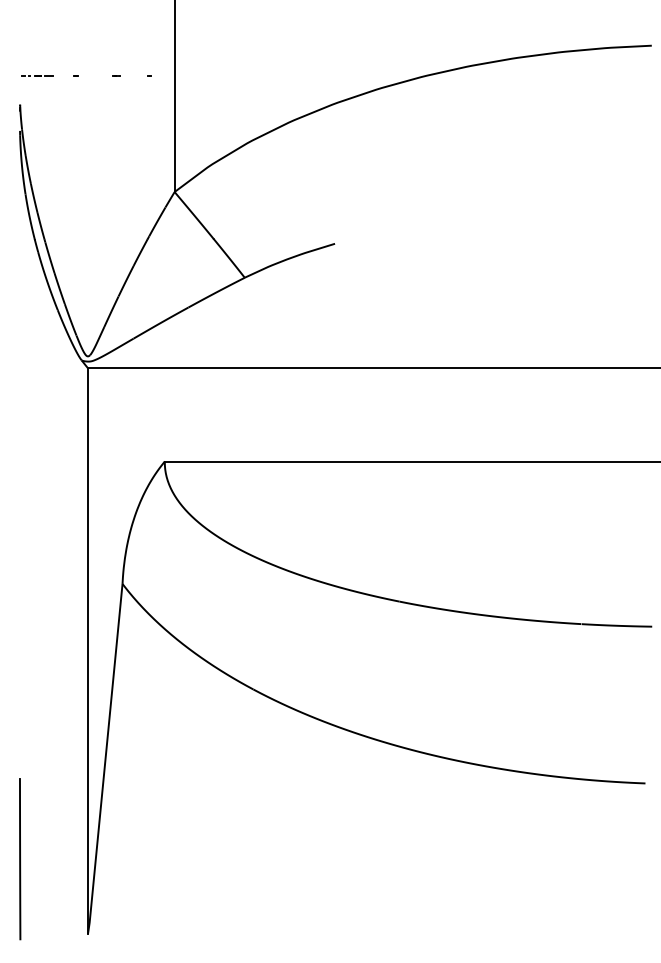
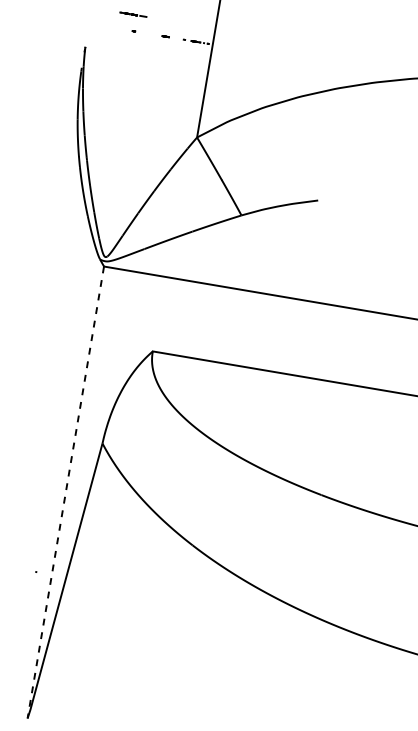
line: (37, 75) -> (133, 14), moved
line: (87, 651) -> (65, 492), solid -> dashed

